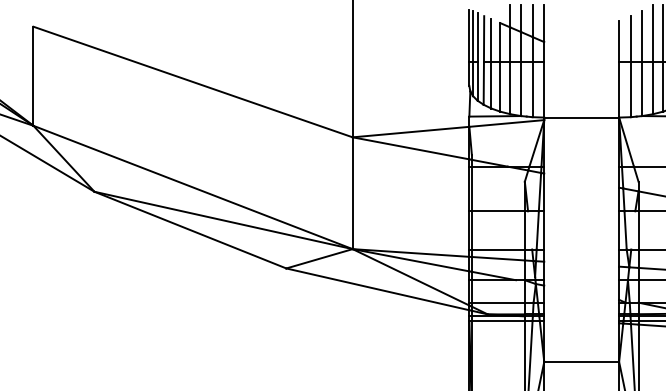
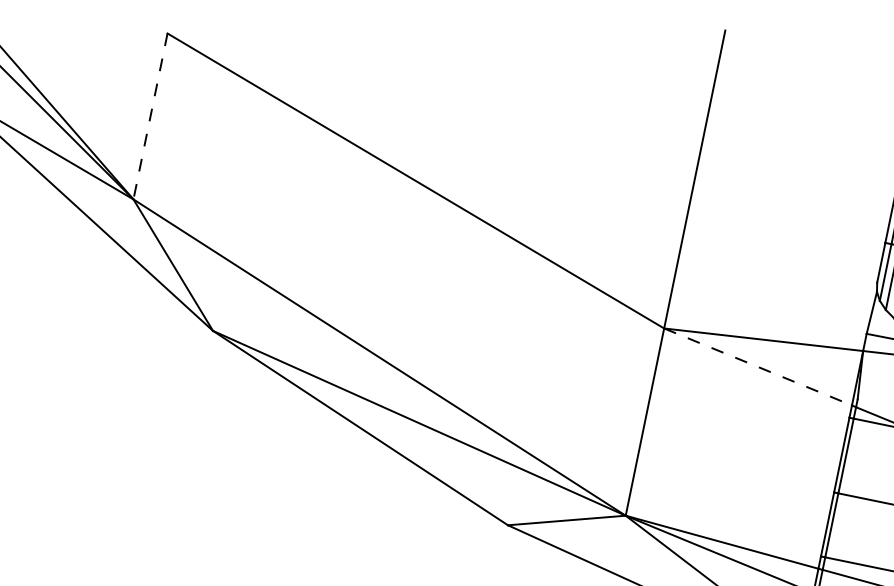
line: (33, 76) -> (150, 116), solid -> dashed
line: (411, 148) -> (758, 367), solid -> dashed

